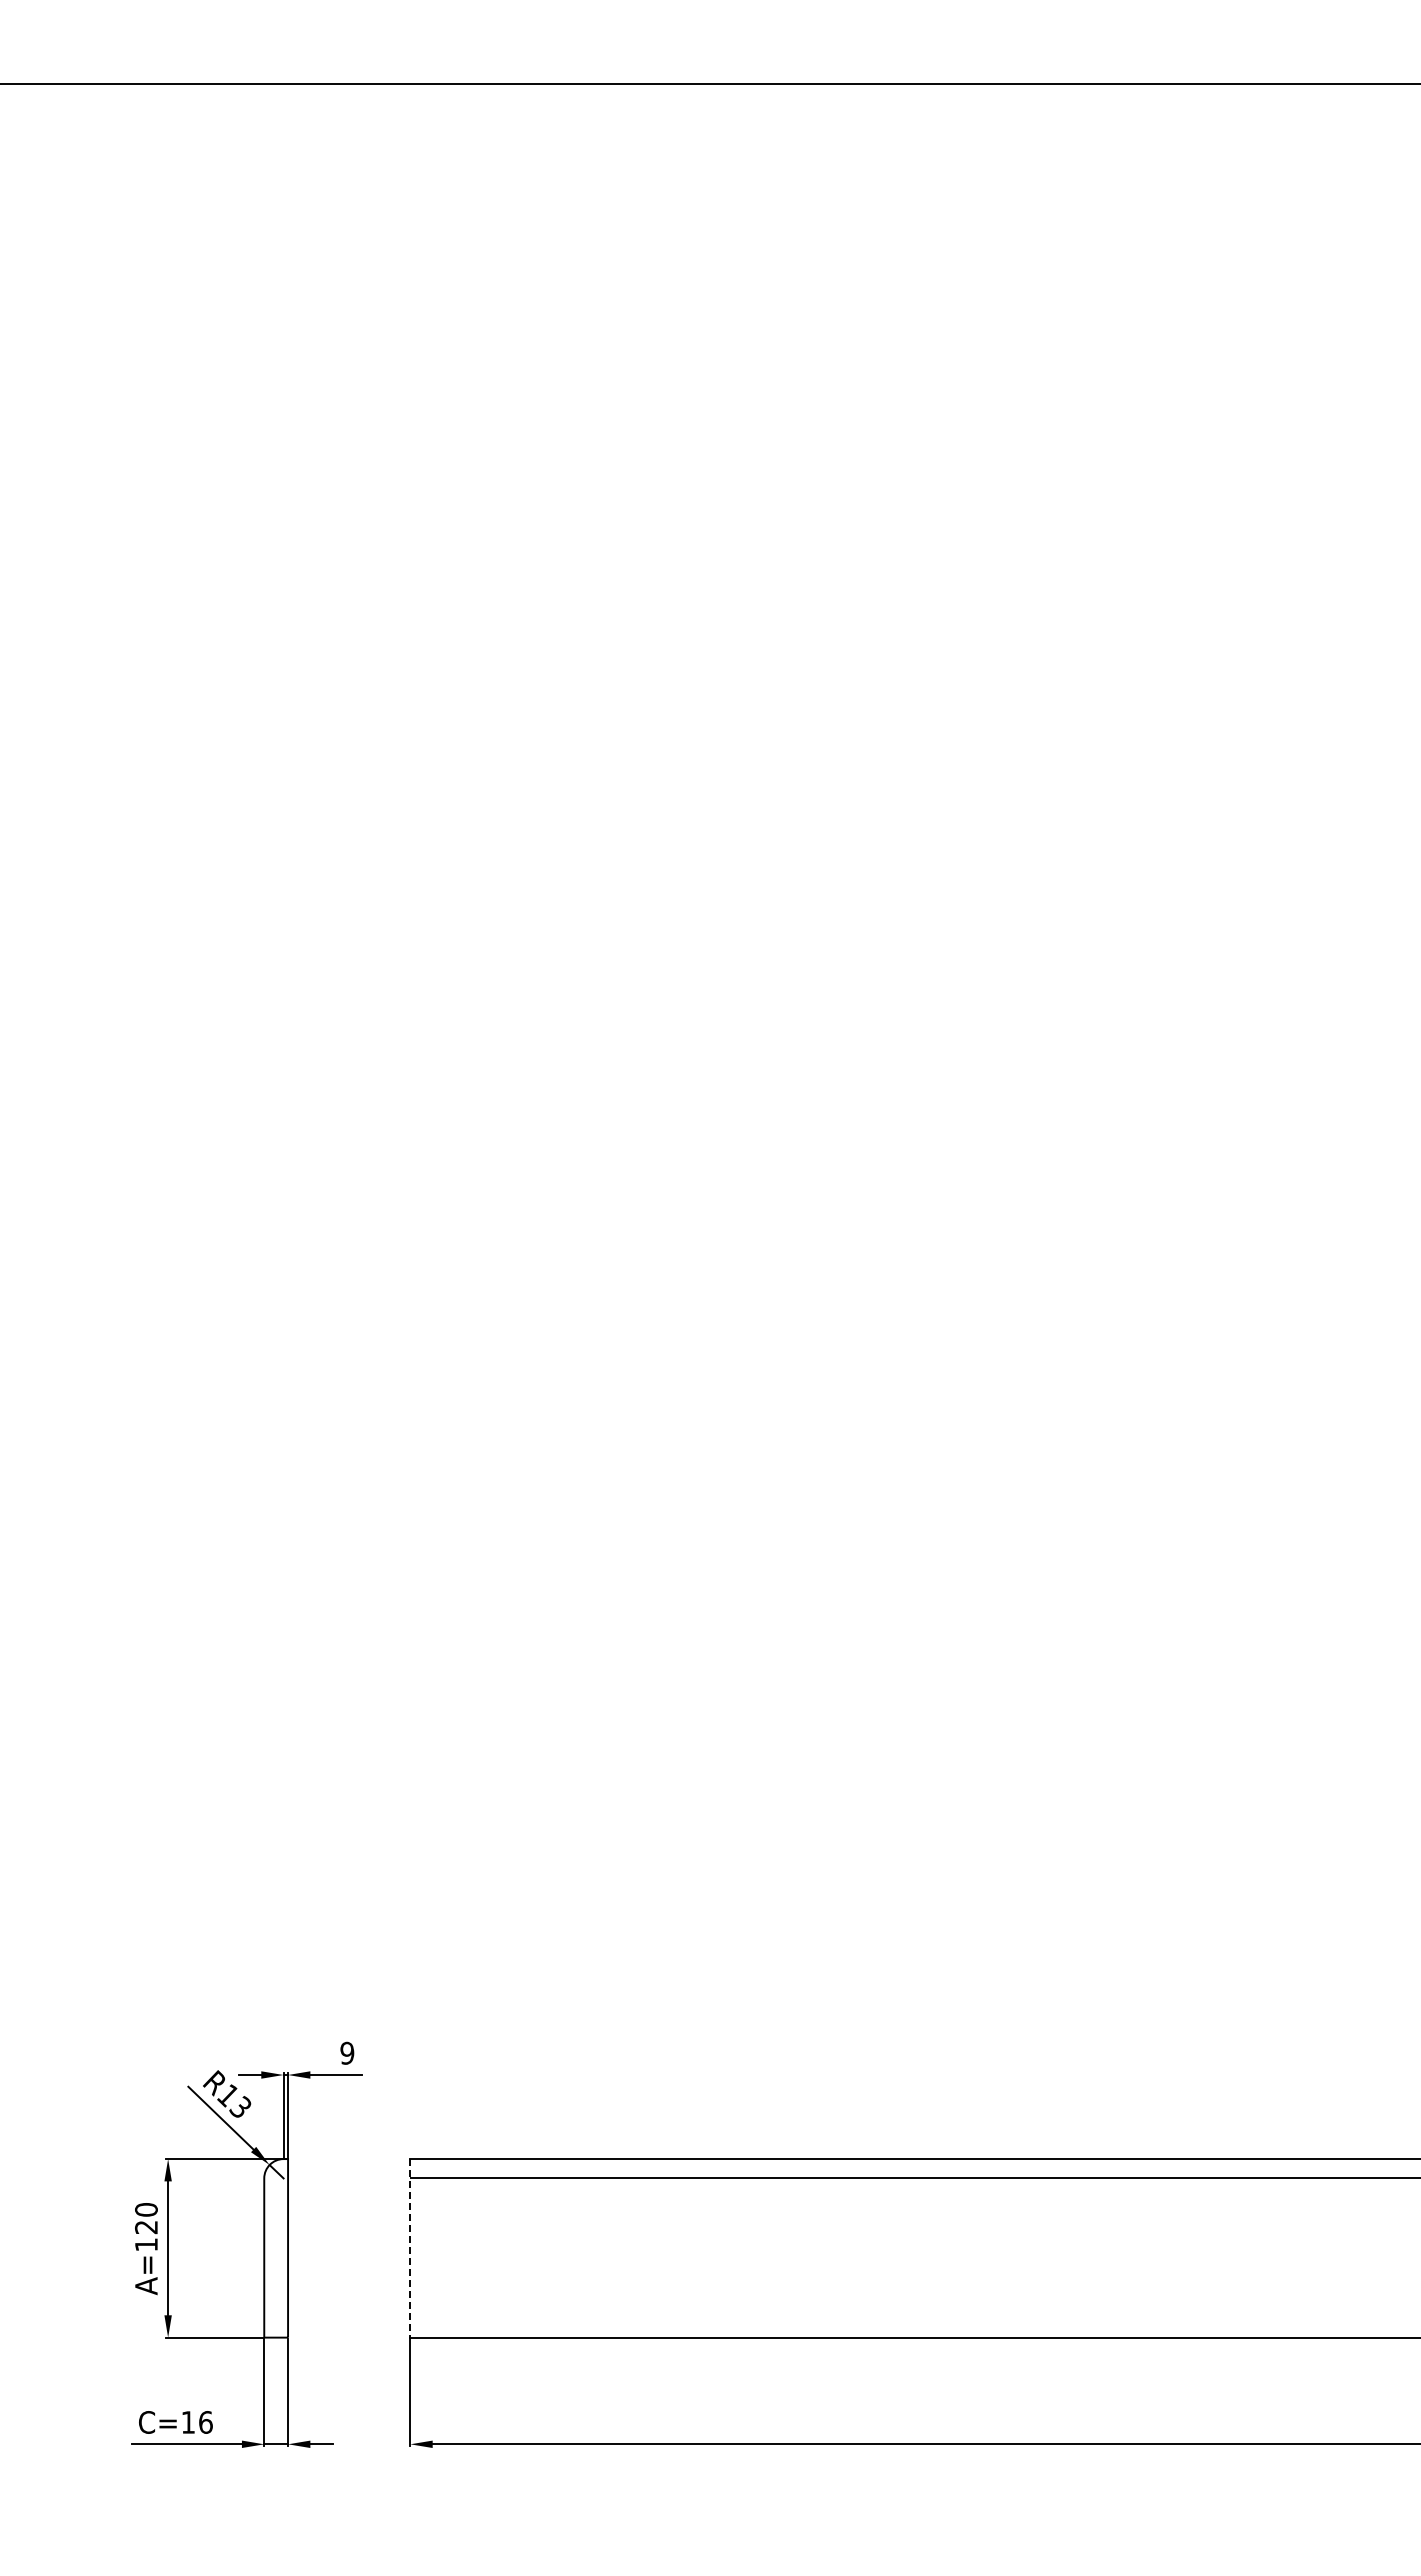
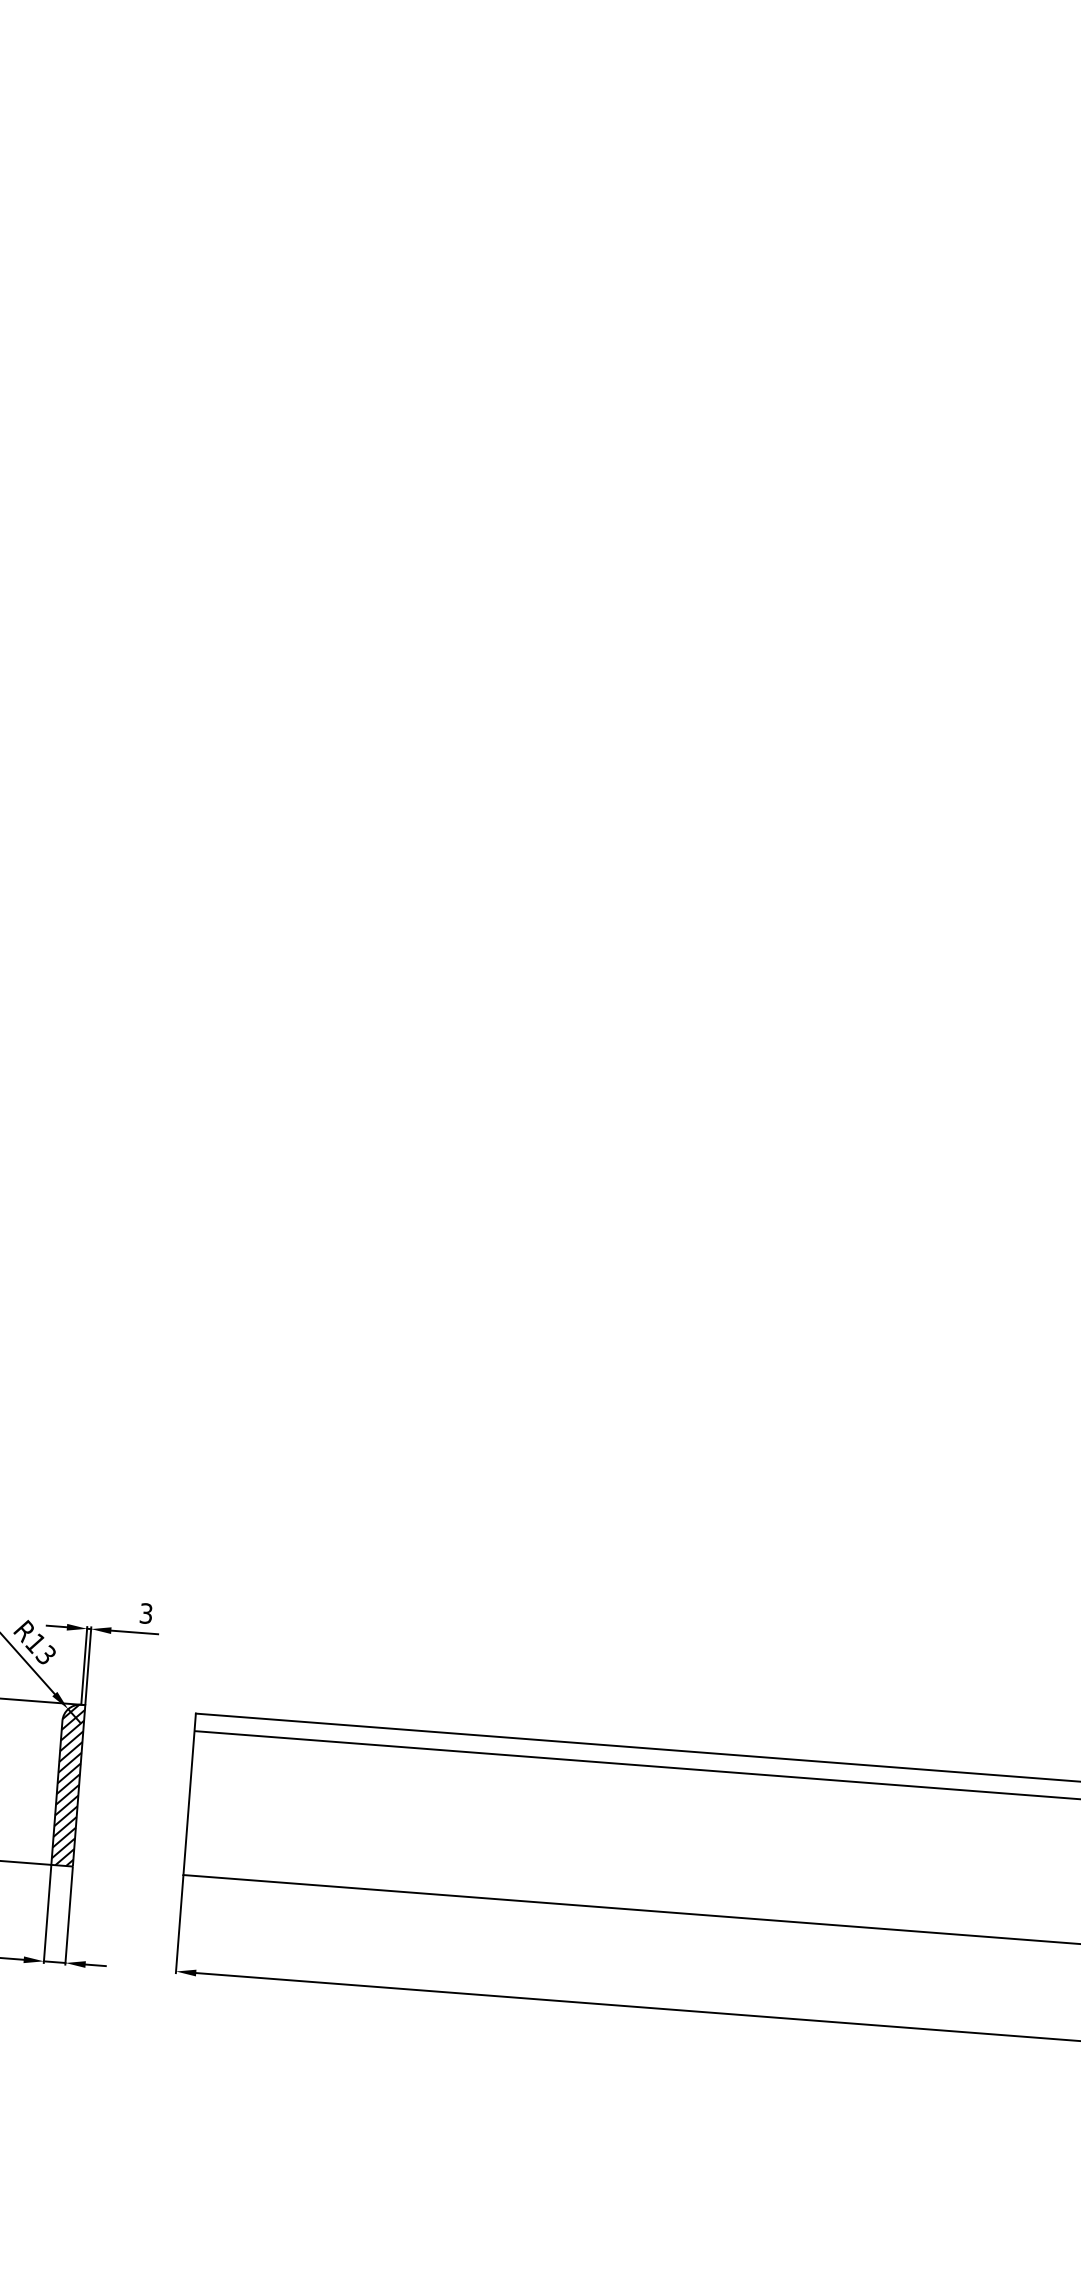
text: (347, 2052) -> (146, 1612), 9 -> 3
hatch: (276, 2248) -> (68, 1785), added
line: (410, 2248) -> (189, 1794), dashed -> solid

